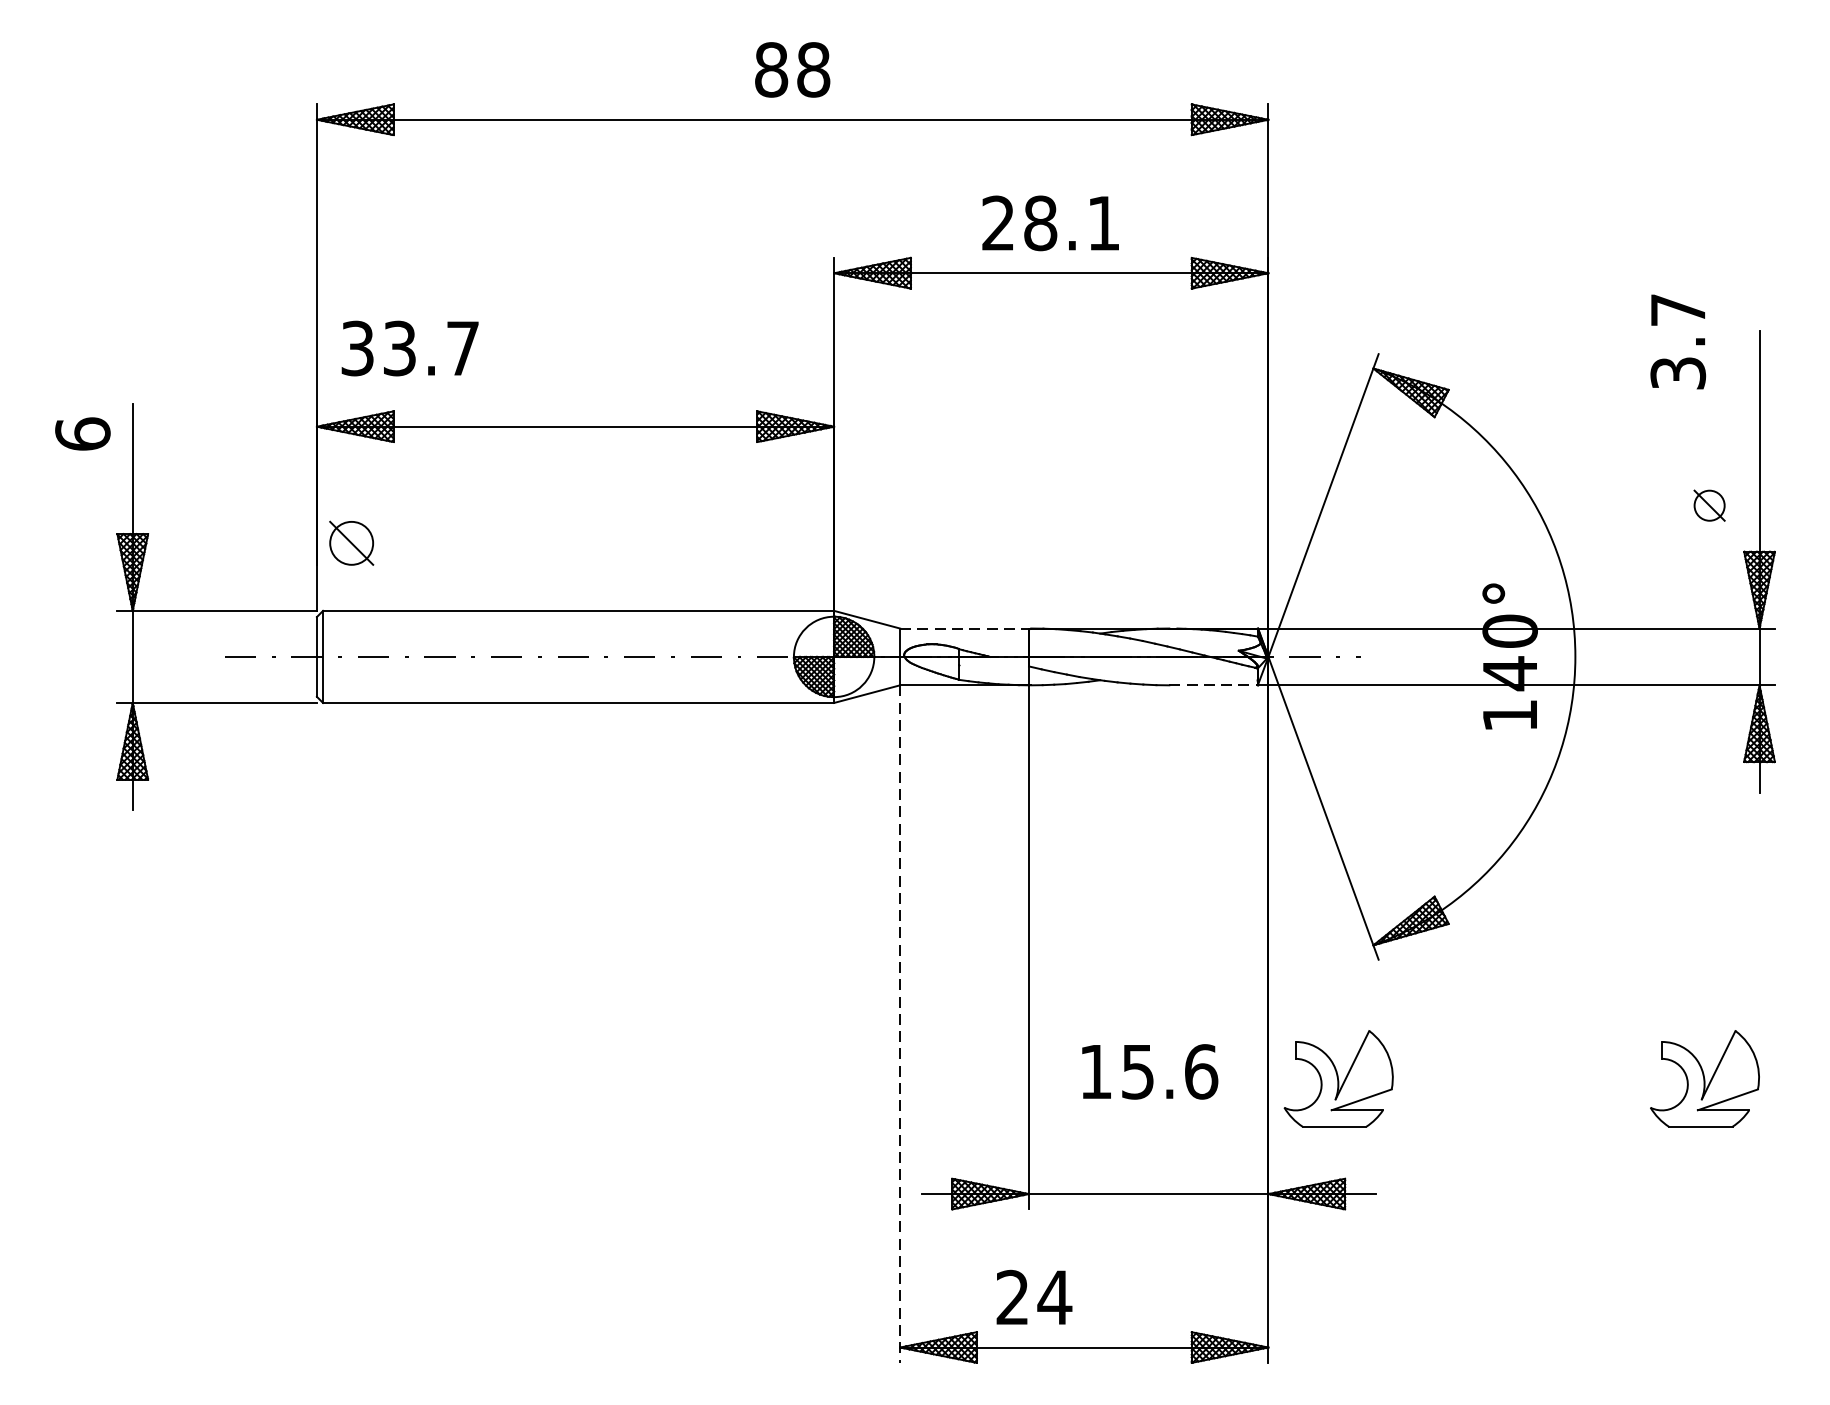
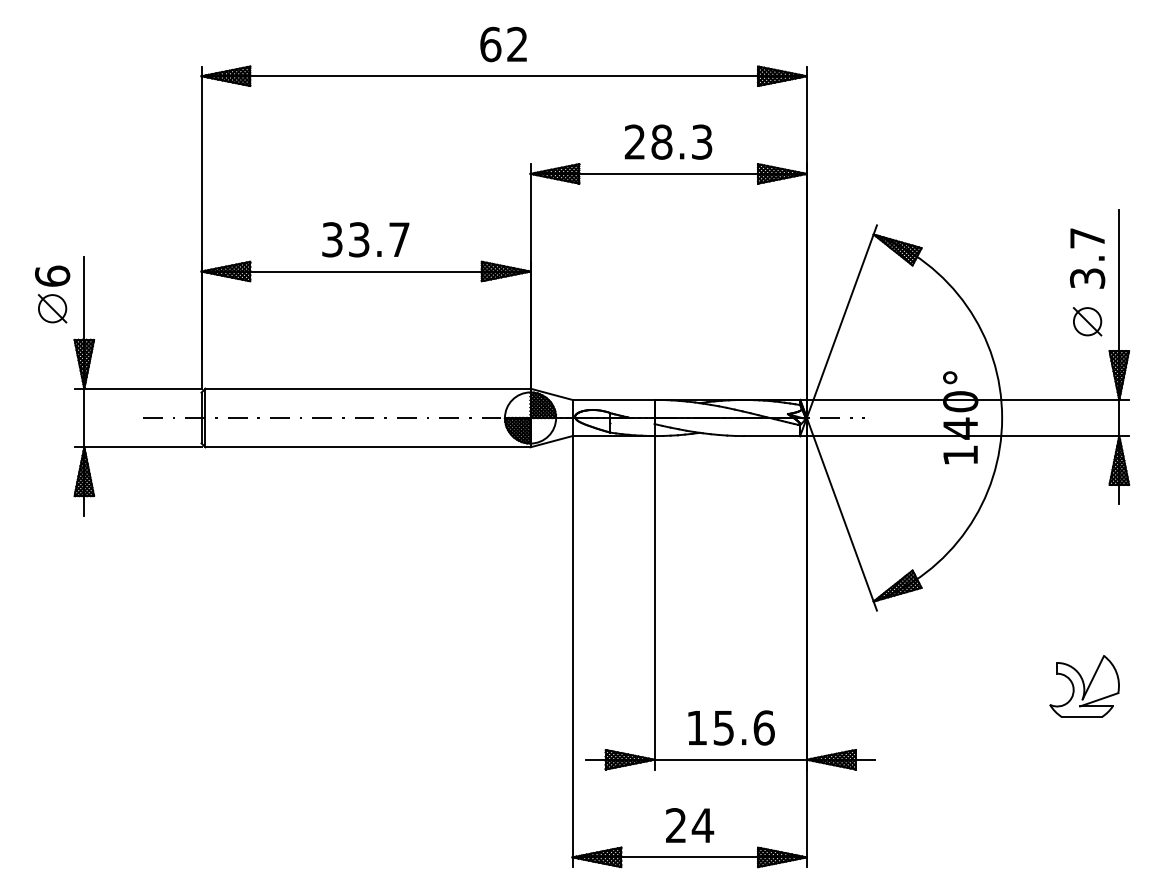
text: (793, 69) -> (504, 44), 88 -> 62
text: (1104, 222) -> (702, 141), 28.1 -> 28.3
text: (1678, 341) -> (1087, 258), moved
text: (409, 348) -> (365, 239), moved
part: (1709, 505) -> (1087, 321), size x1.43
part: (351, 542) -> (52, 308), moved
line: (966, 627) -> (614, 399), dashed -> solid
line: (1214, 685) -> (772, 436), dashed -> solid
line: (900, 1023) -> (572, 651), dashed -> solid
text: (1149, 1071) -> (731, 727), moved
part: (1338, 1078) -> (851, 686), removed
text: (1035, 1297) -> (690, 825), moved

